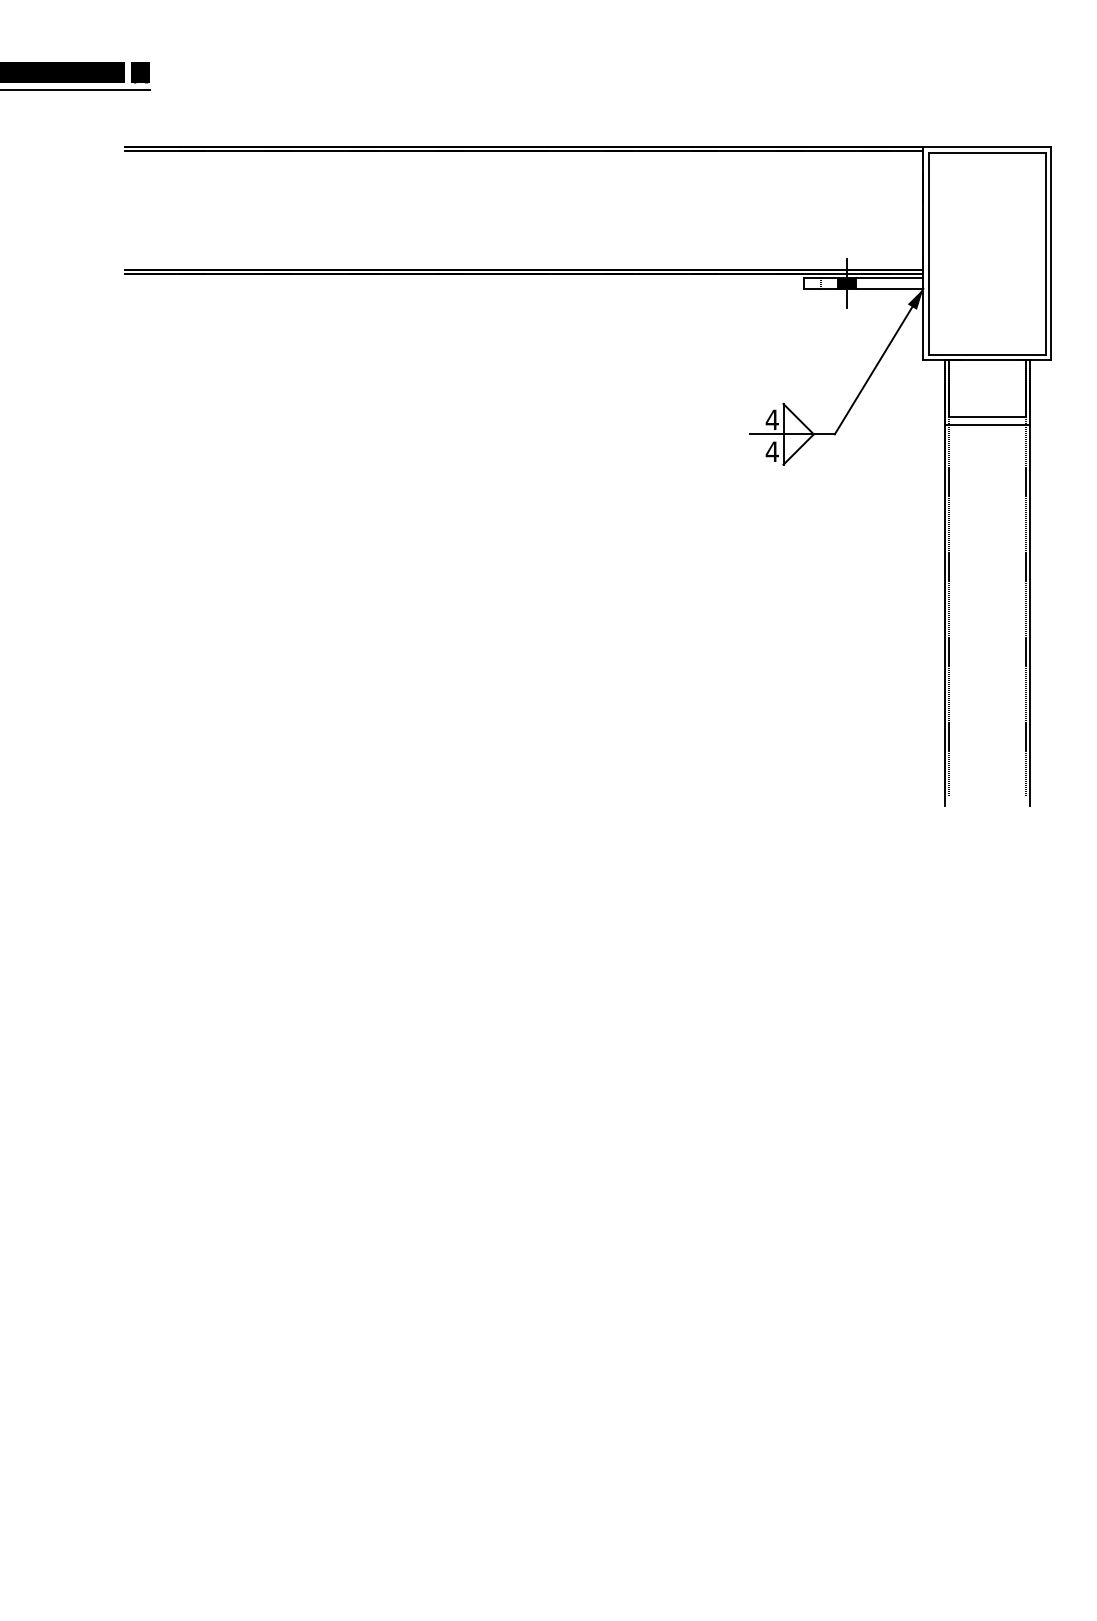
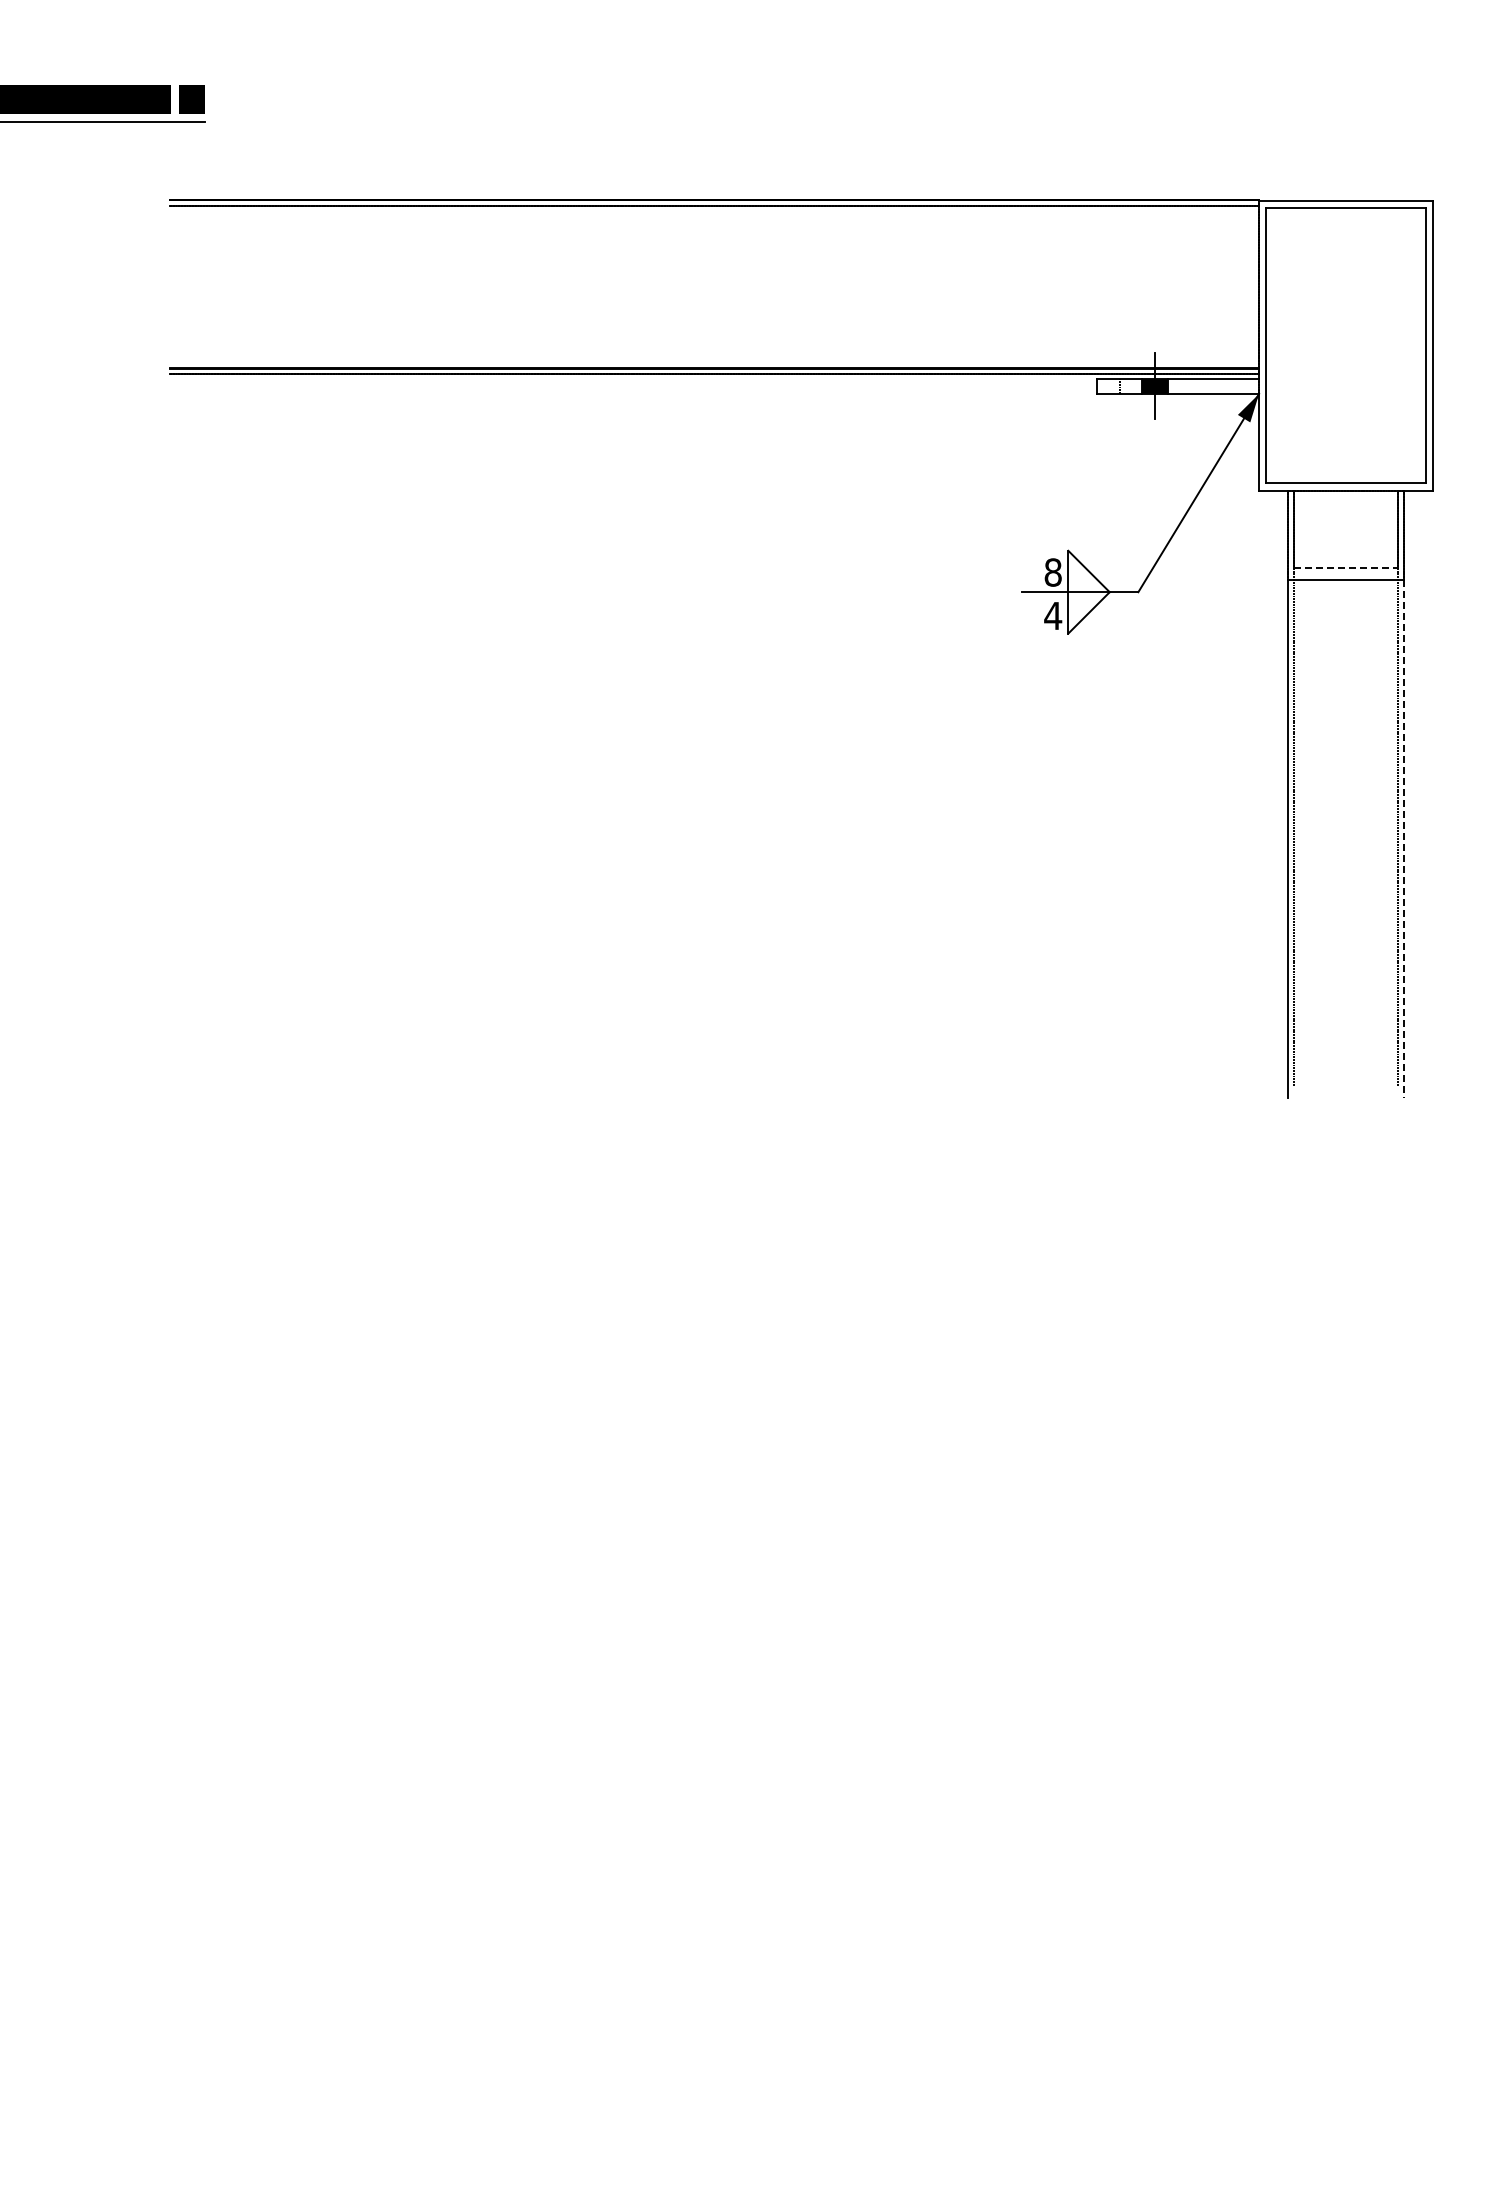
line: (987, 416) -> (1346, 567), solid -> dashed
text: (772, 419) -> (1053, 572), 4 -> 8
line: (1029, 615) -> (1403, 839), solid -> dashed

